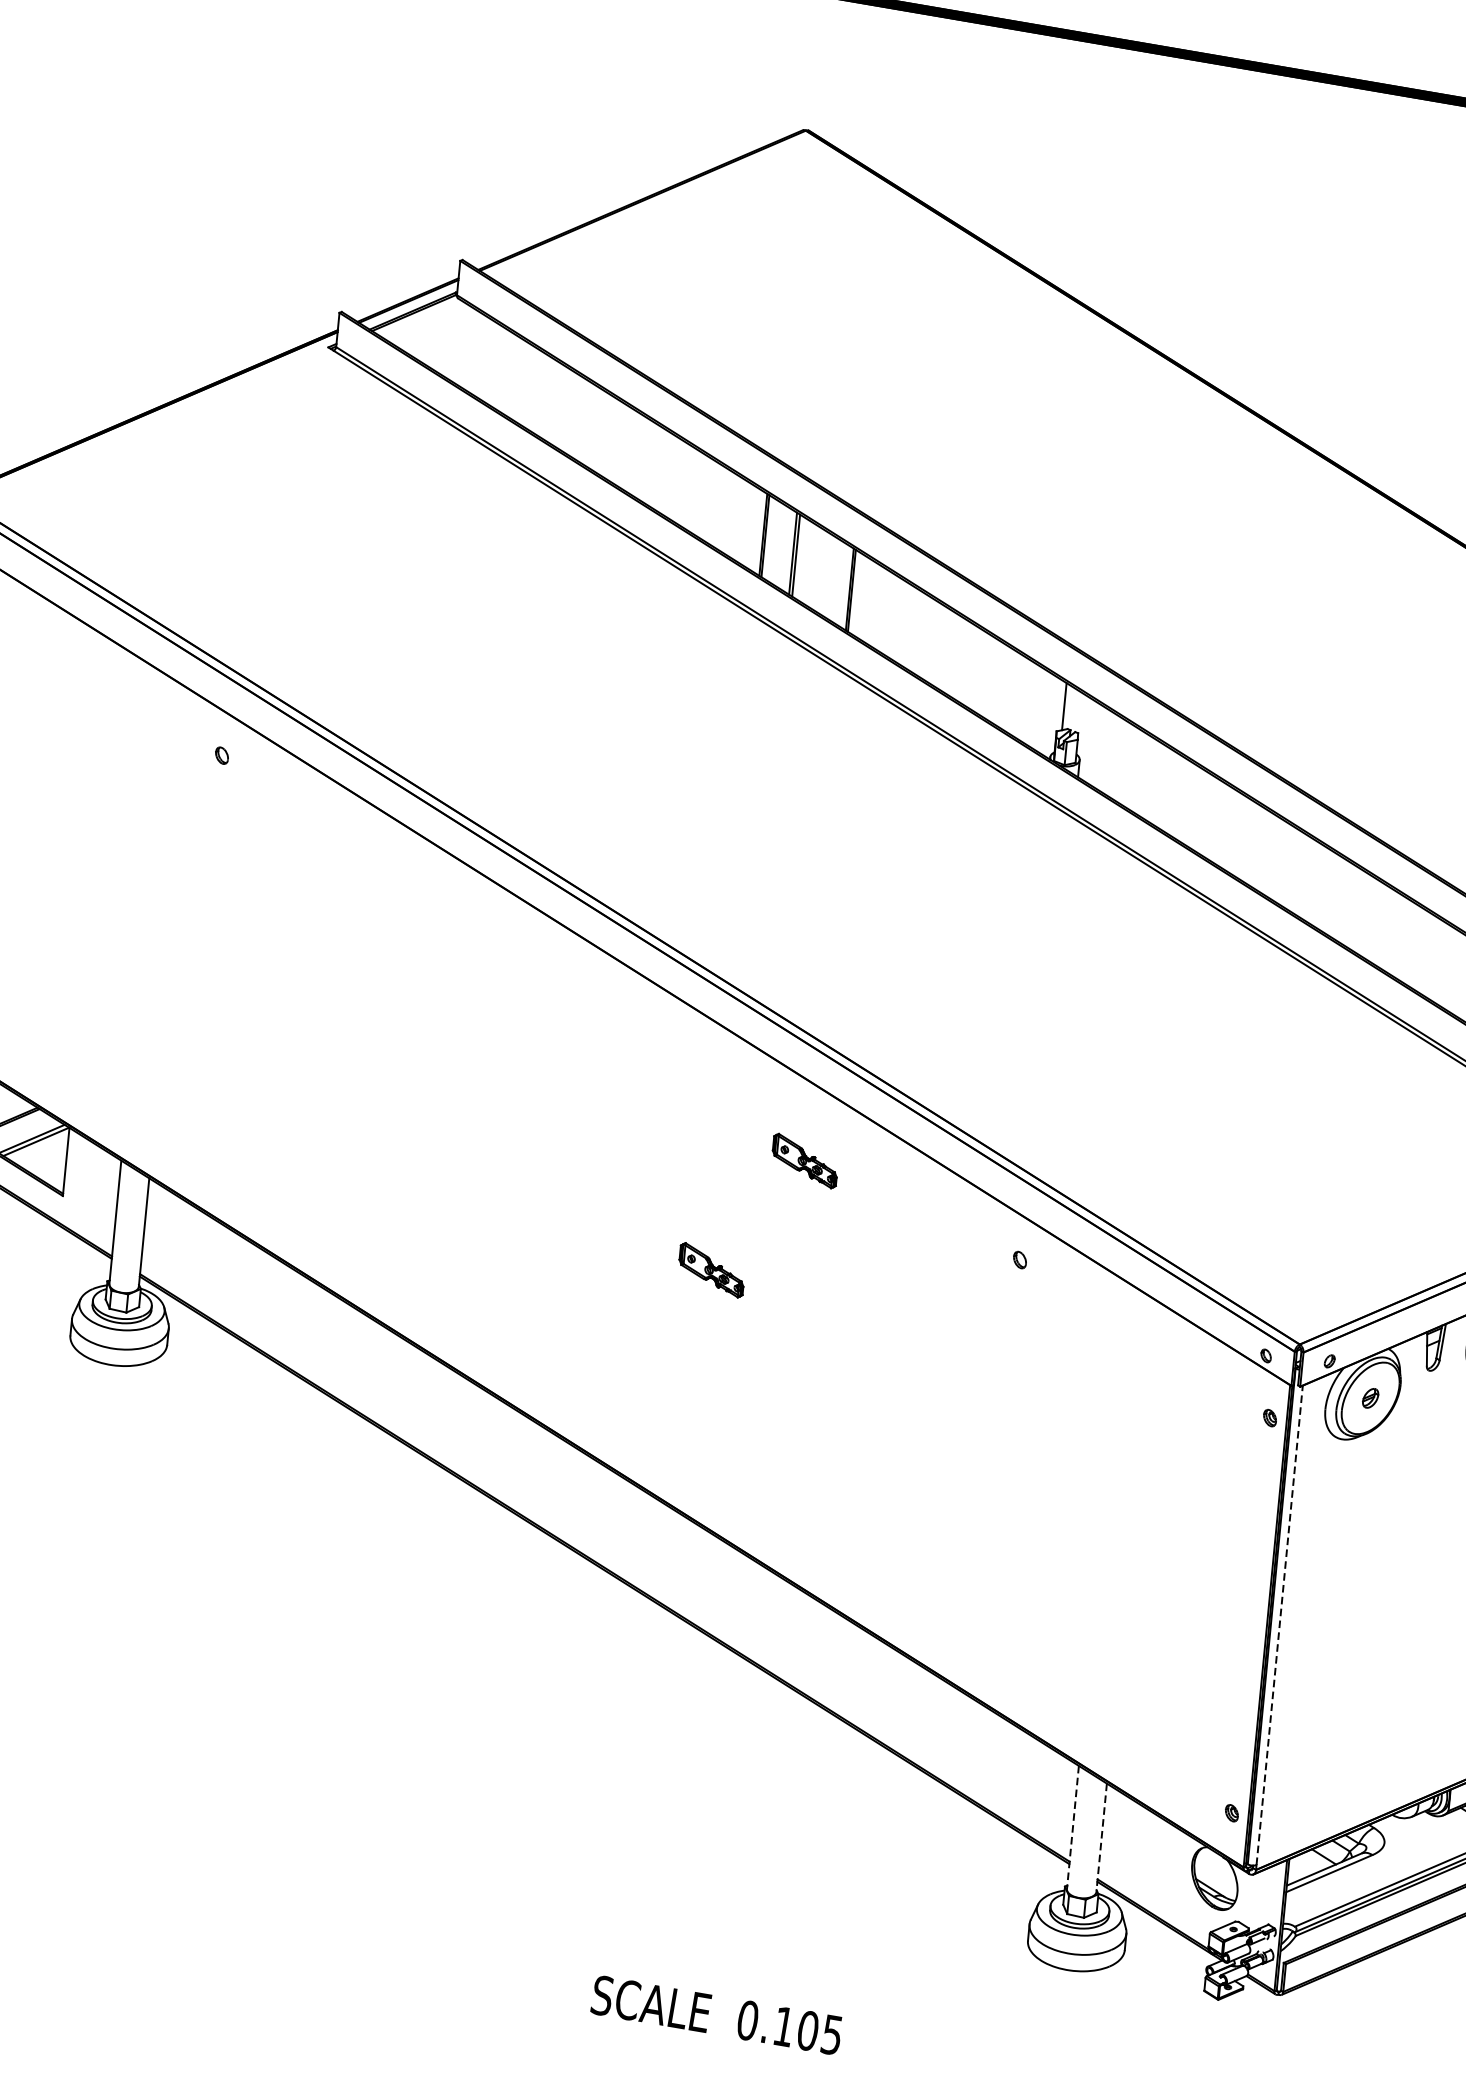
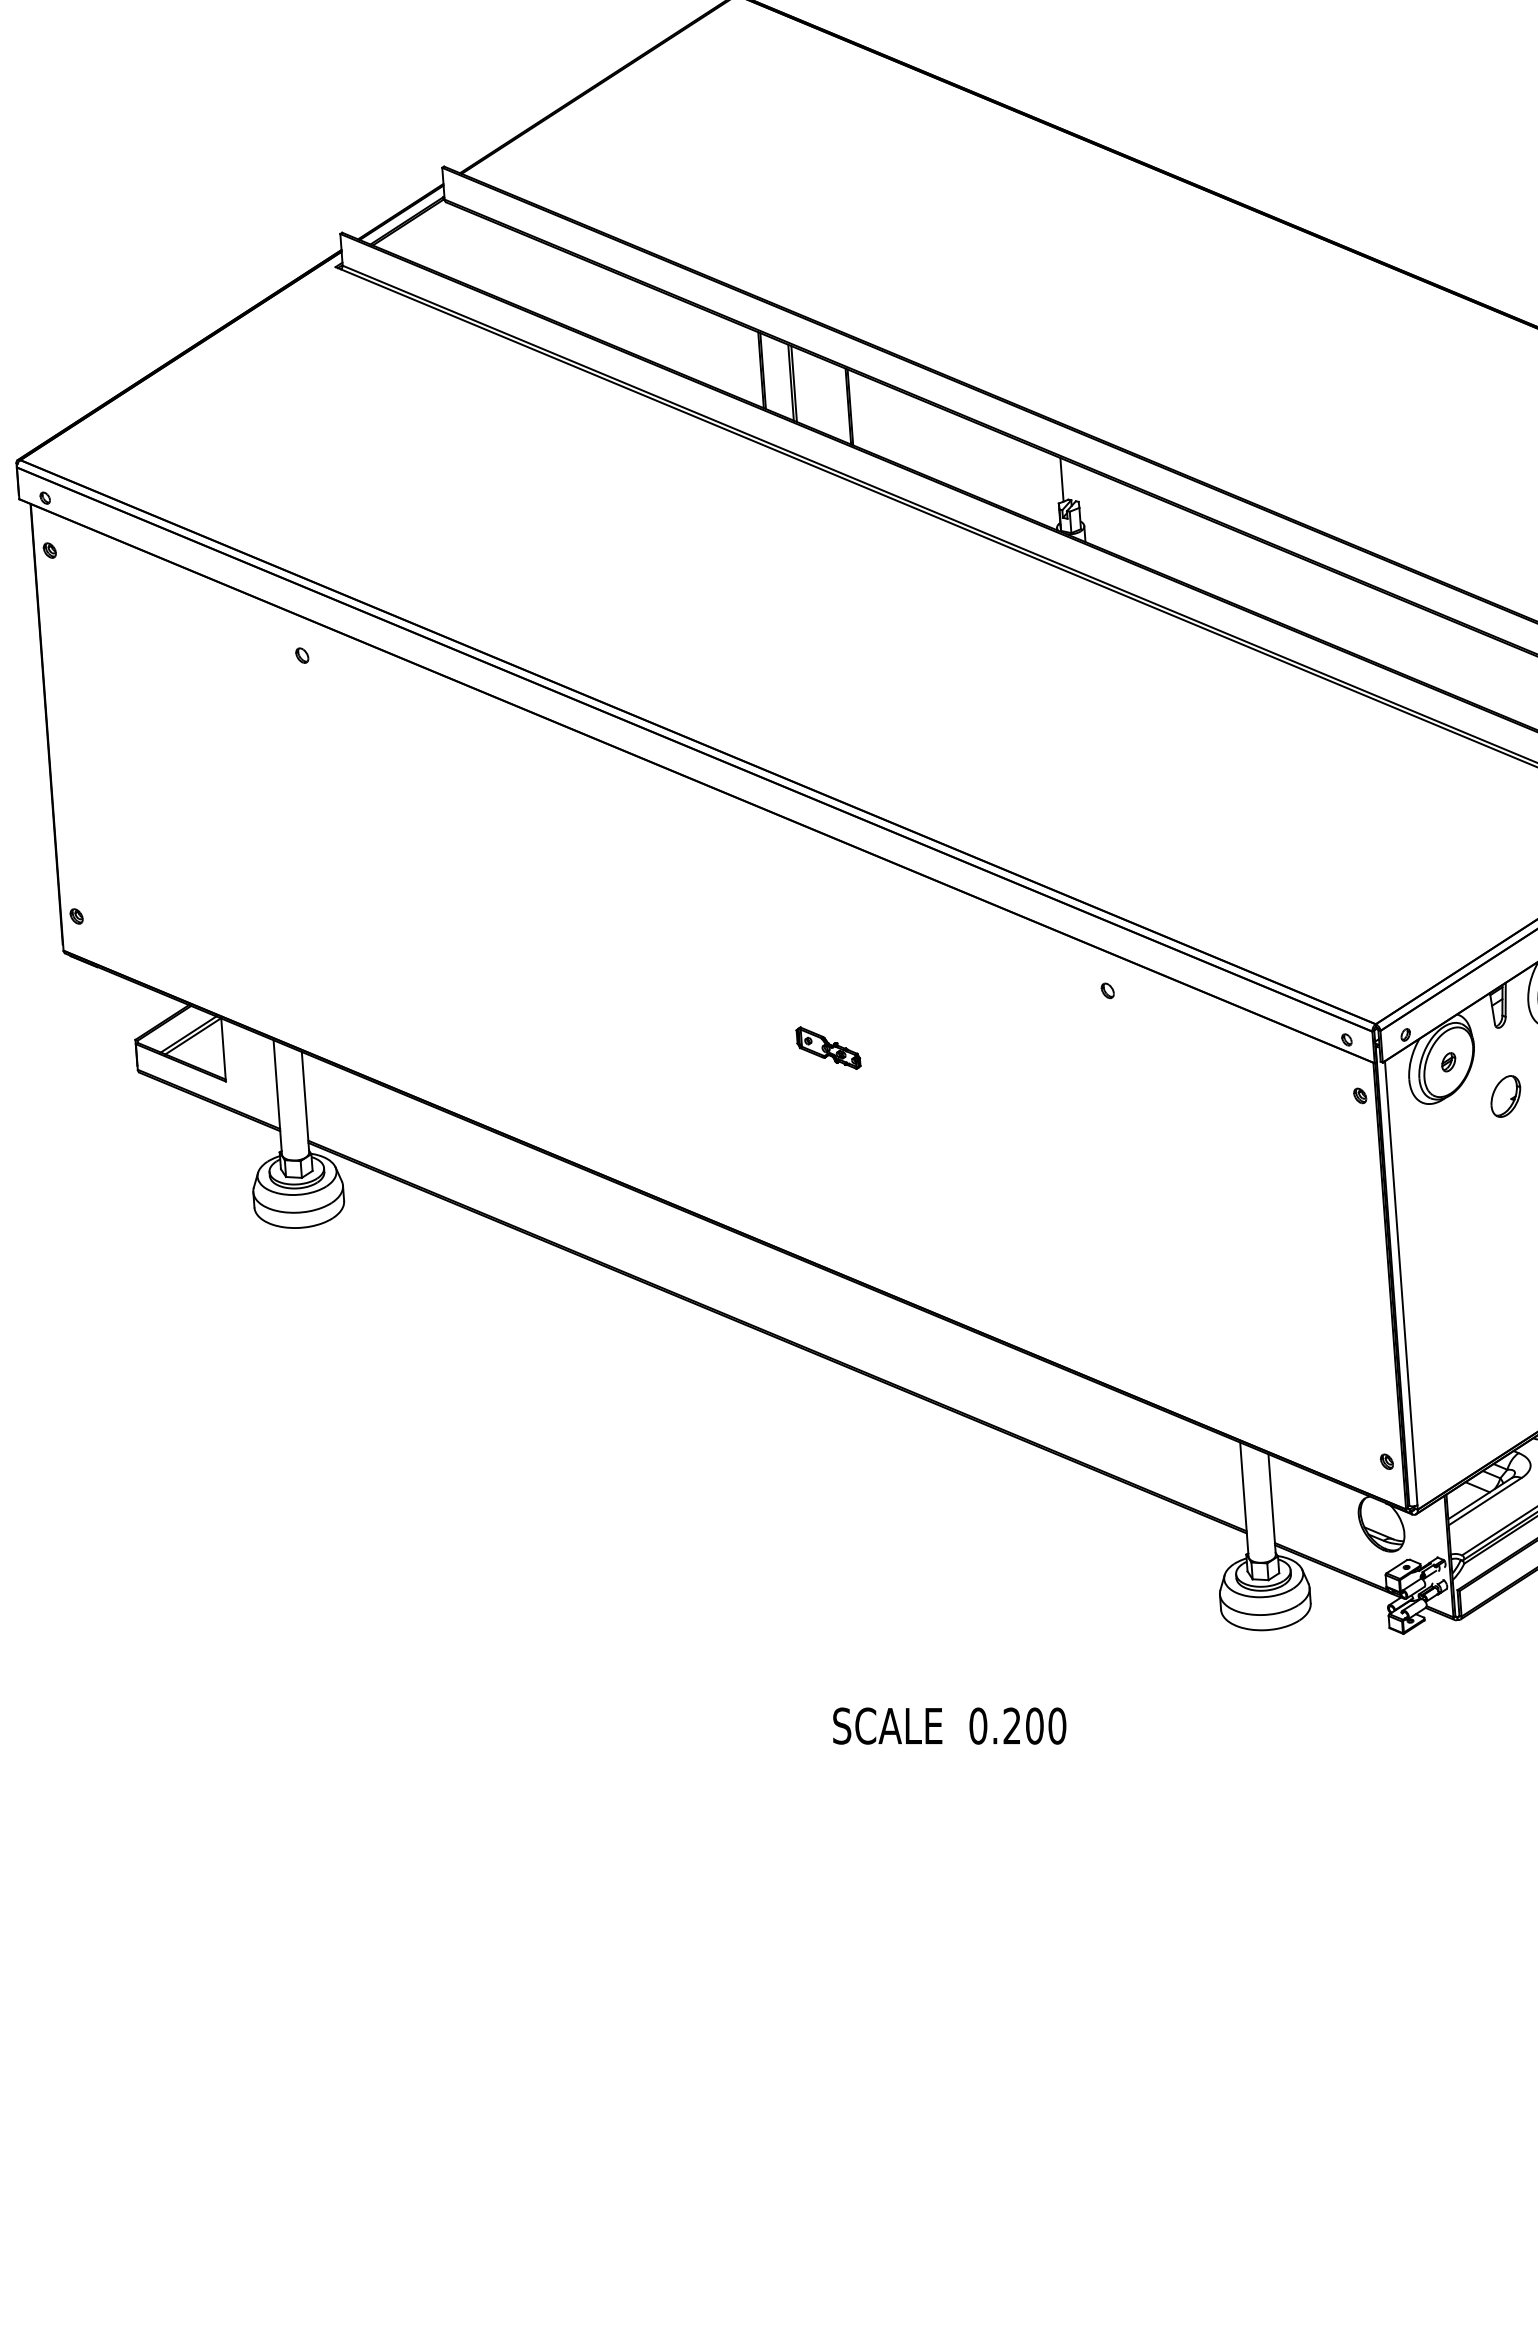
part: (805, 1160) -> (896, 933), removed
part: (1424, 1445) -> (1505, 1096), added
line: (1279, 1625) -> (1401, 1283), dashed -> solid
line: (1072, 1828) -> (1244, 1500), dashed -> solid
line: (1102, 1837) -> (1272, 1504), dashed -> solid
text: (807, 2030) -> (1034, 1725), 0.105 -> 0.200

